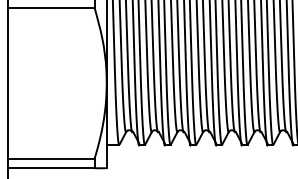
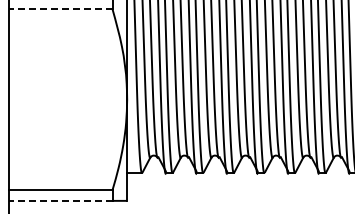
line: (50, 7) -> (60, 9), solid -> dashed
line: (50, 167) -> (60, 200), solid -> dashed

